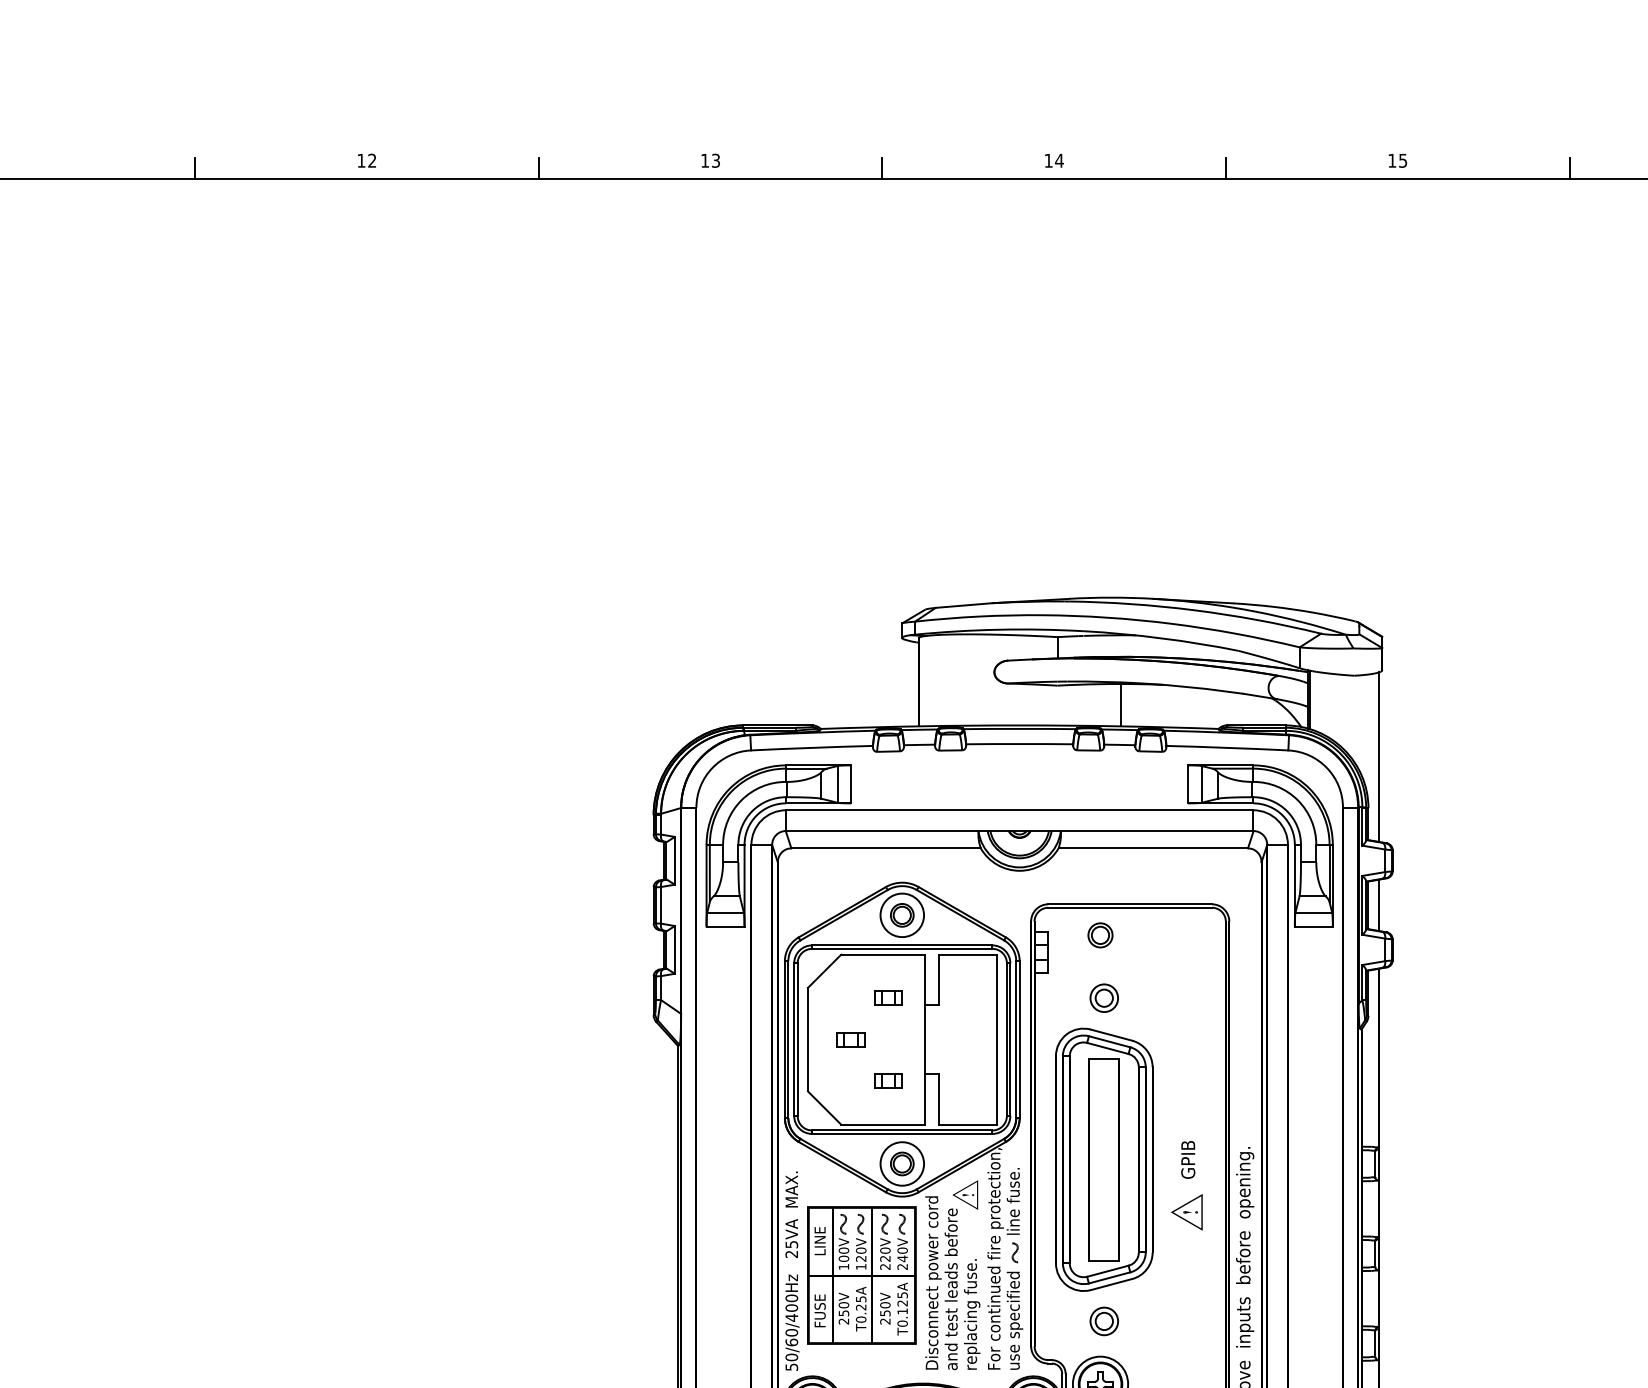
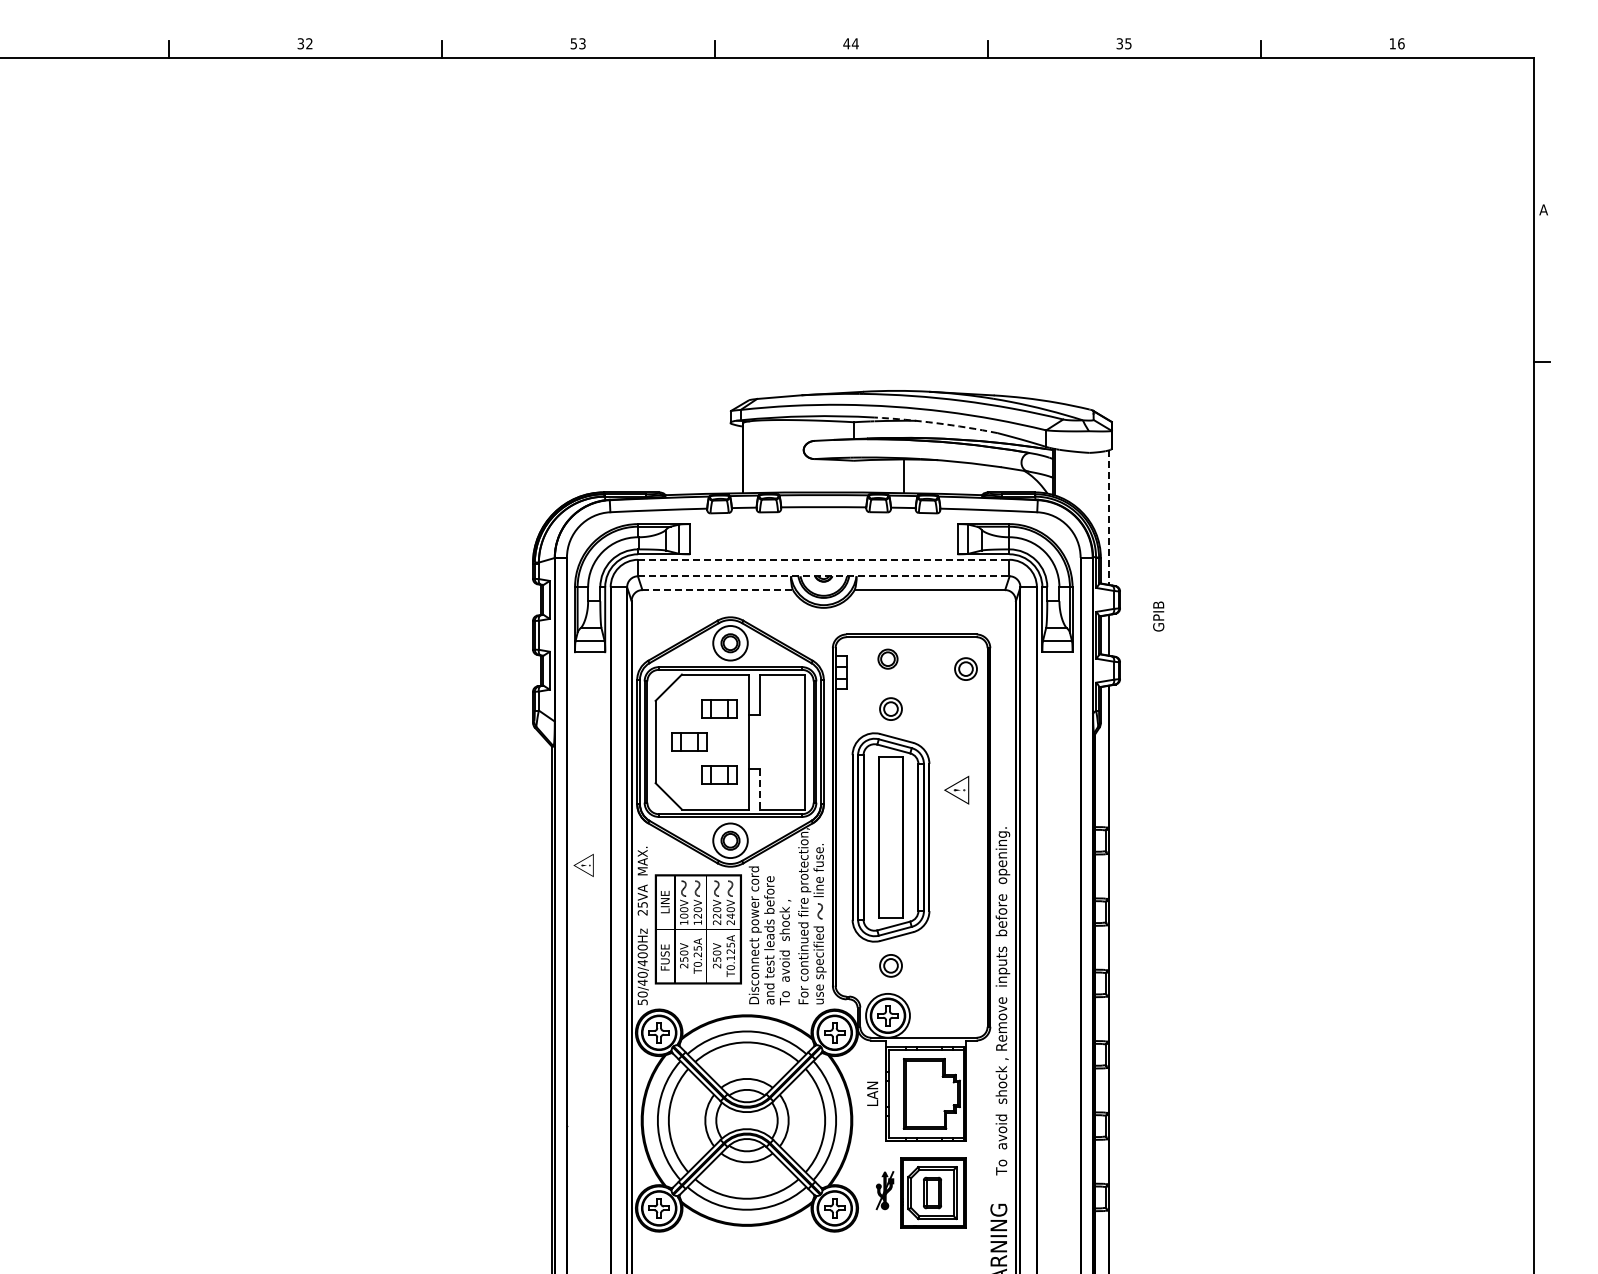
text: (361, 160) -> (300, 43), 12 -> 32
text: (704, 160) -> (573, 43), 13 -> 53
text: (1048, 160) -> (846, 43), 14 -> 44
text: (1391, 160) -> (1119, 43), 15 -> 35
arc: (1161, 638) -> (936, 423), solid -> dashed
line: (1379, 758) -> (1109, 518), solid -> dashed
line: (1019, 809) -> (823, 559), solid -> dashed
line: (1019, 831) -> (823, 576), solid -> dashed
line: (887, 848) -> (718, 590), solid -> dashed
part: (1198, 947) -> (965, 668), added
part: (888, 998) -> (719, 709), size x1.6
part: (850, 1040) -> (689, 742), size x1.6
part: (888, 1080) -> (719, 774), size x1.6
line: (938, 1099) -> (759, 789), solid -> dashed
text: (1187, 1159) -> (1158, 616), moved
part: (965, 1193) -> (583, 864), moved
part: (1186, 1212) -> (956, 790), moved
text: (971, 1304) -> (785, 952), replacing fuse. -> To  avoid  shock ,
text: (791, 1342) -> (642, 982), 50/60/400Hz -> 50/40/400Hz

